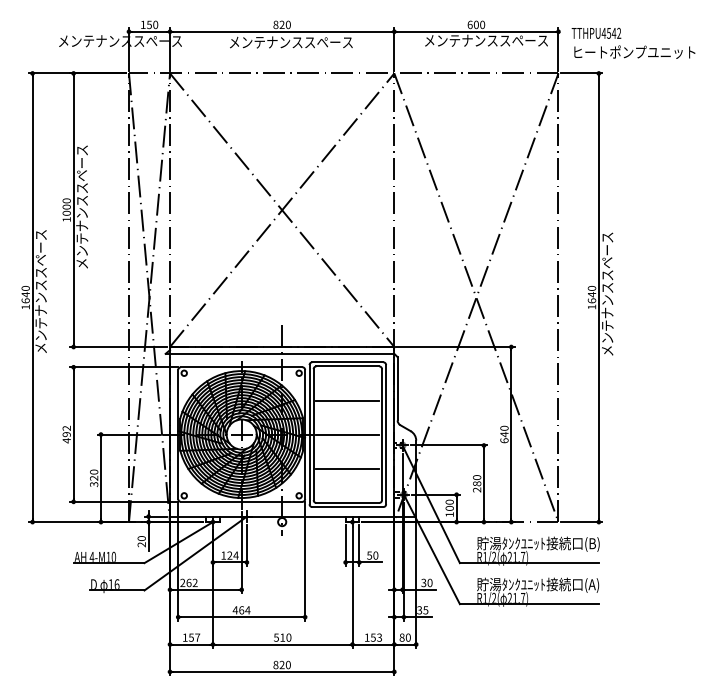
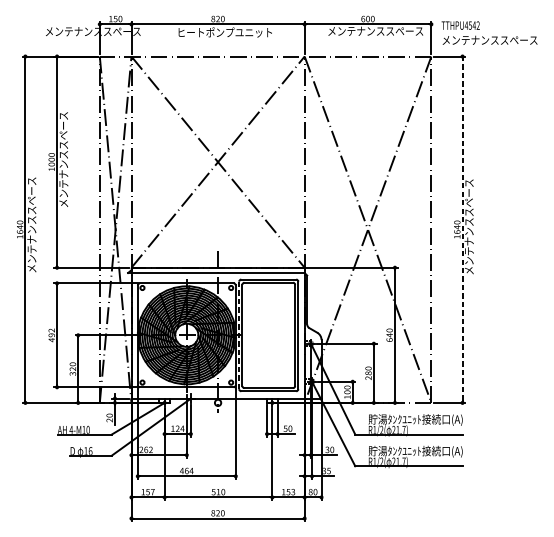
text: (291, 41) -> (225, 31), メンテナンススペース -> ヒートポンプユニット
text: (634, 51) -> (490, 39), ヒートポンプユニット -> メンテナンススペース
line: (598, 297) -> (462, 229), solid -> dashed
line: (347, 400) -> (268, 309), removed
line: (309, 434) -> (239, 335), solid -> dashed
line: (347, 434) -> (268, 335), removed
line: (347, 468) -> (268, 361), removed
text: (593, 544) -> (458, 420), 貯湯ﾀﾝｸﾕﾆｯﾄ接続口(B) -> 貯湯ﾀﾝｸﾕﾆｯﾄ接続口(A)

